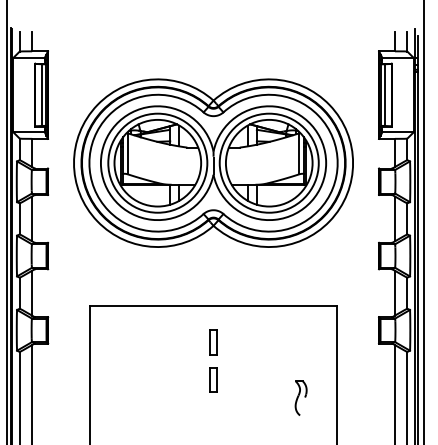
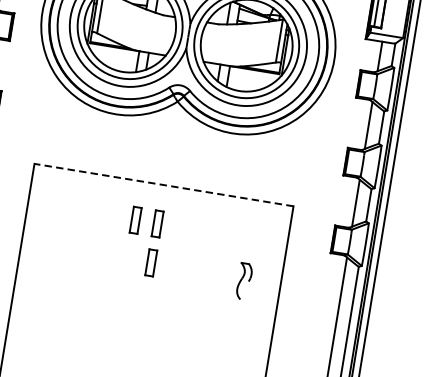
line: (213, 305) -> (163, 184), solid -> dashed
part: (192, 342) -> (135, 220), added
part: (300, 397) -> (243, 280), moved

